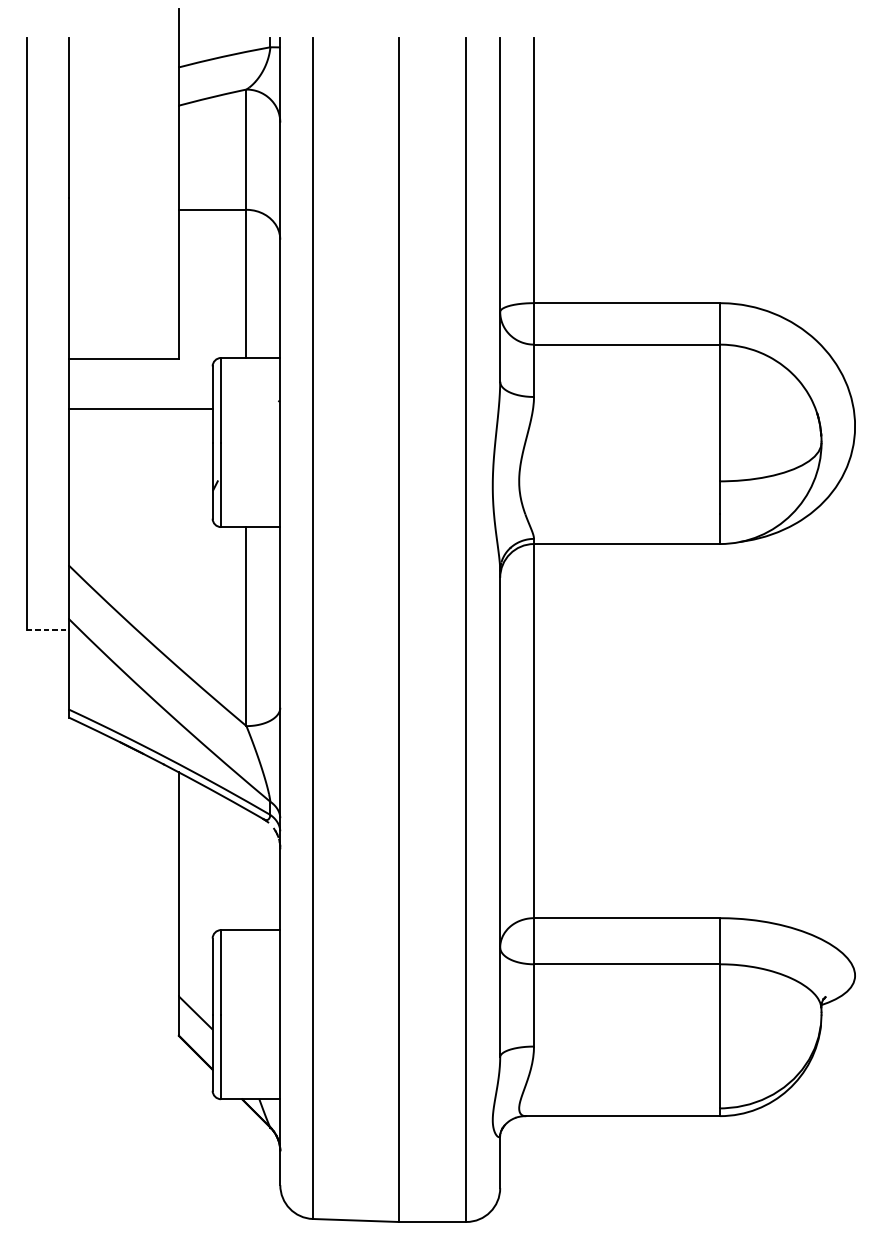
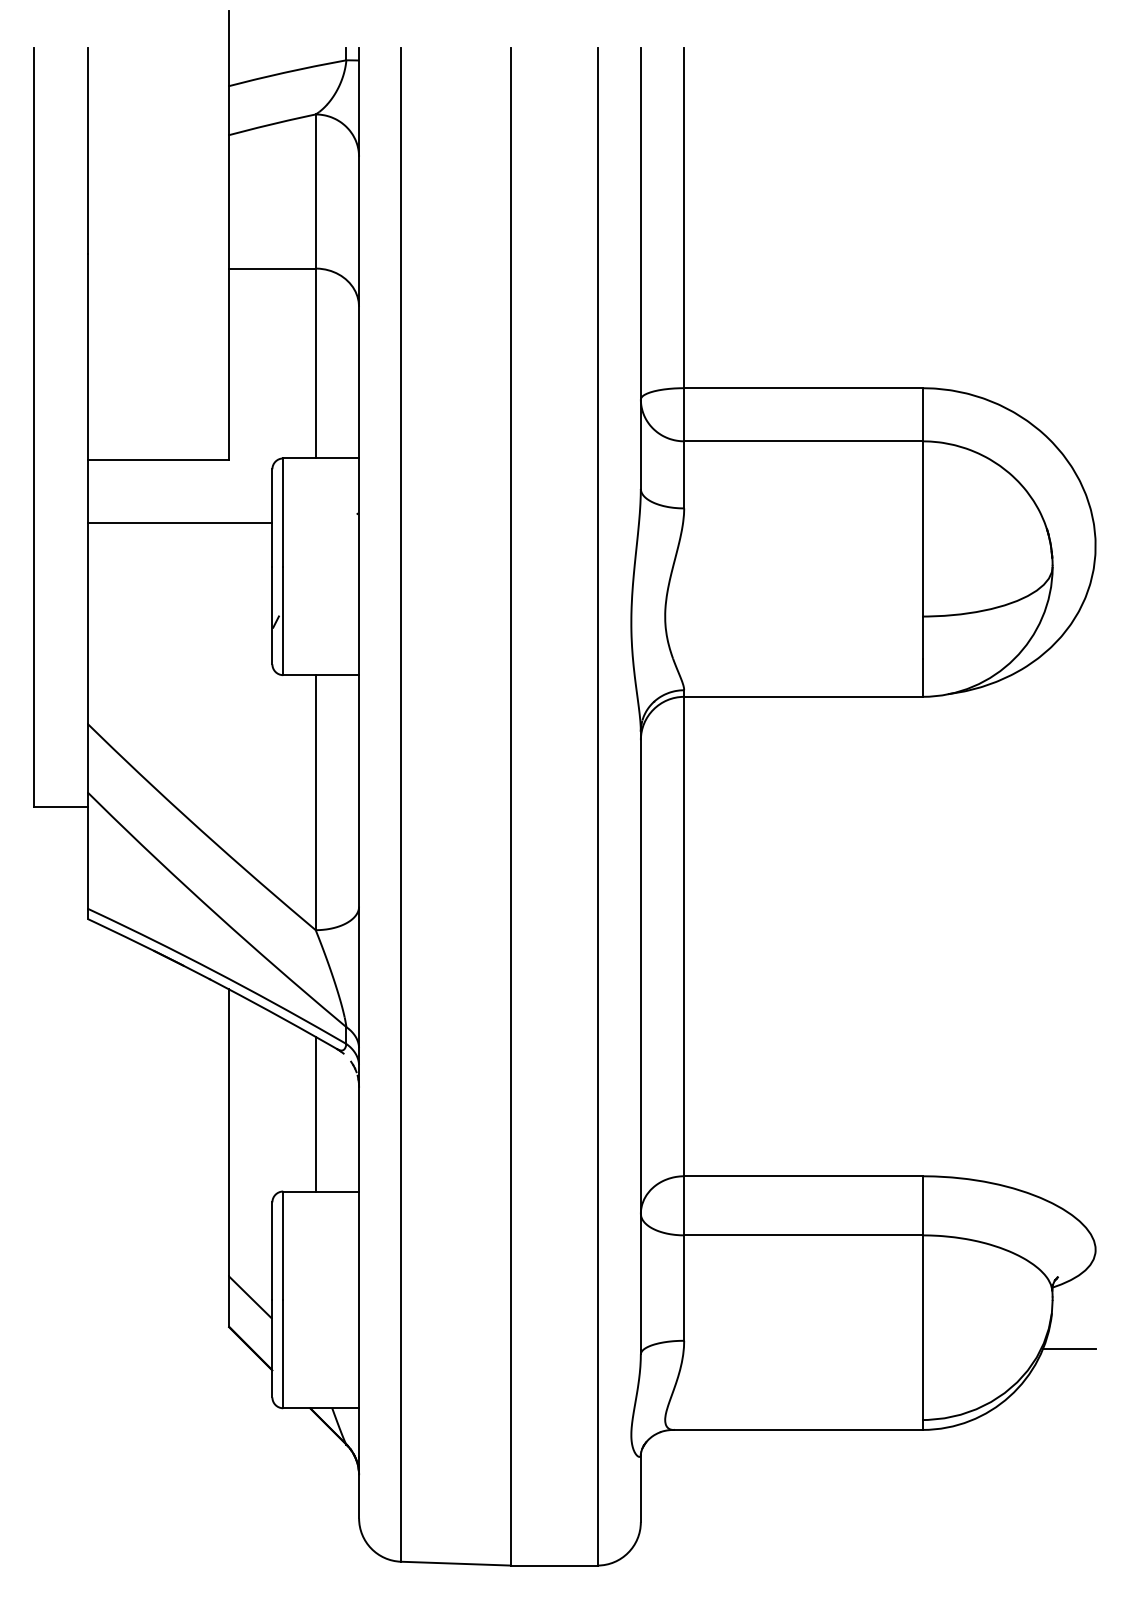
line: (48, 629) -> (61, 806), dashed -> solid
line: (246, 869) -> (315, 1113), added
line: (834, 1052) -> (1069, 1348), added

